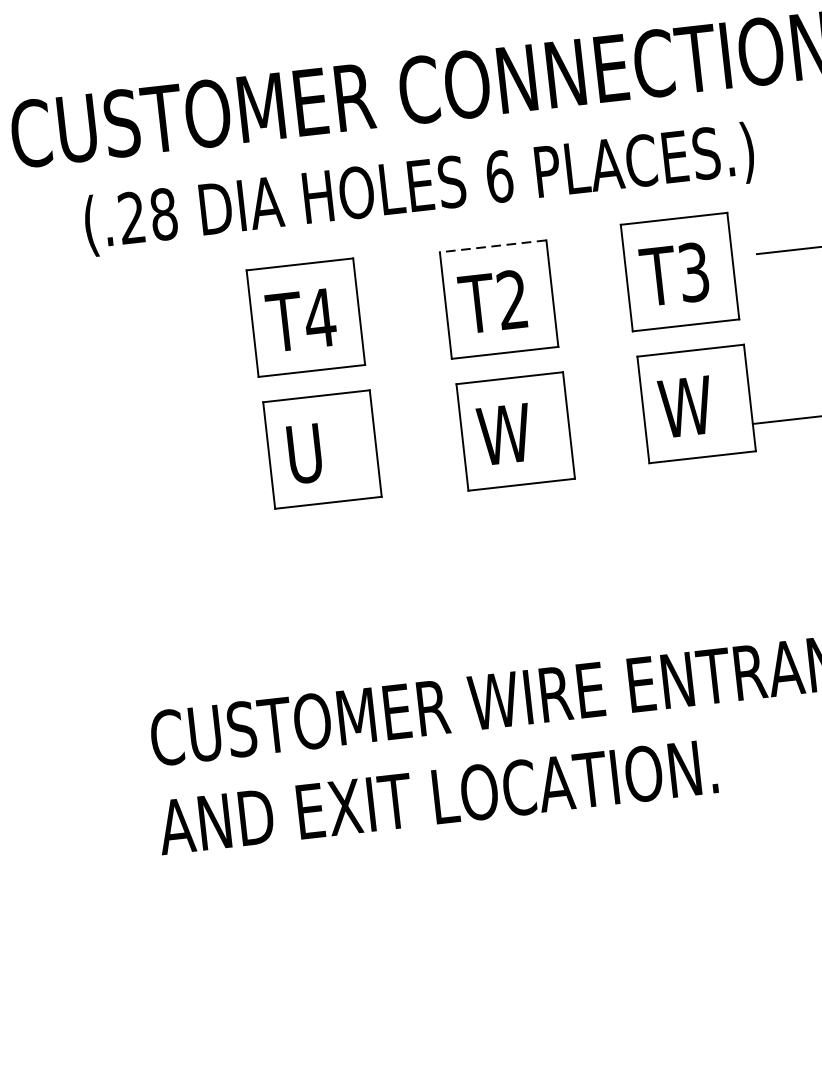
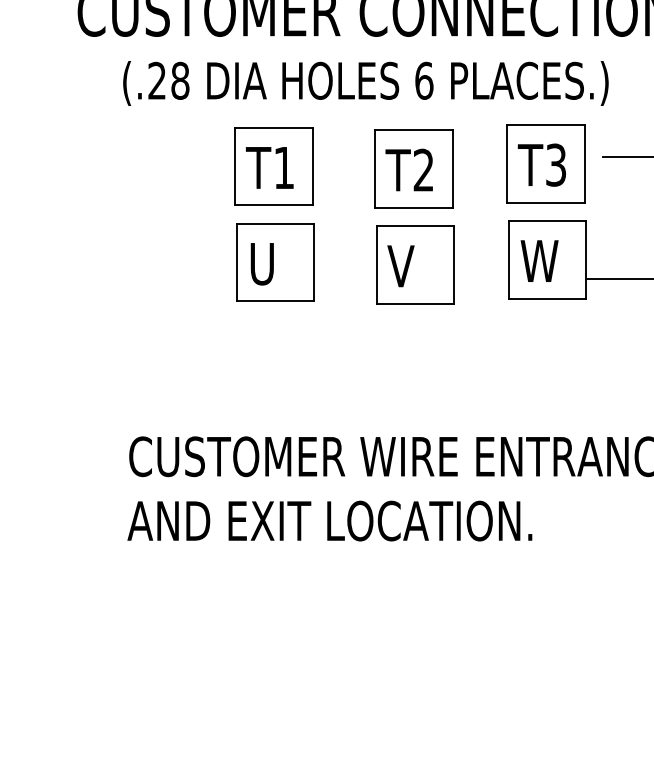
line: (493, 246) -> (414, 130), dashed -> solid
text: (320, 317) -> (284, 167), T4 -> T1
text: (503, 434) -> (406, 266), W -> V

